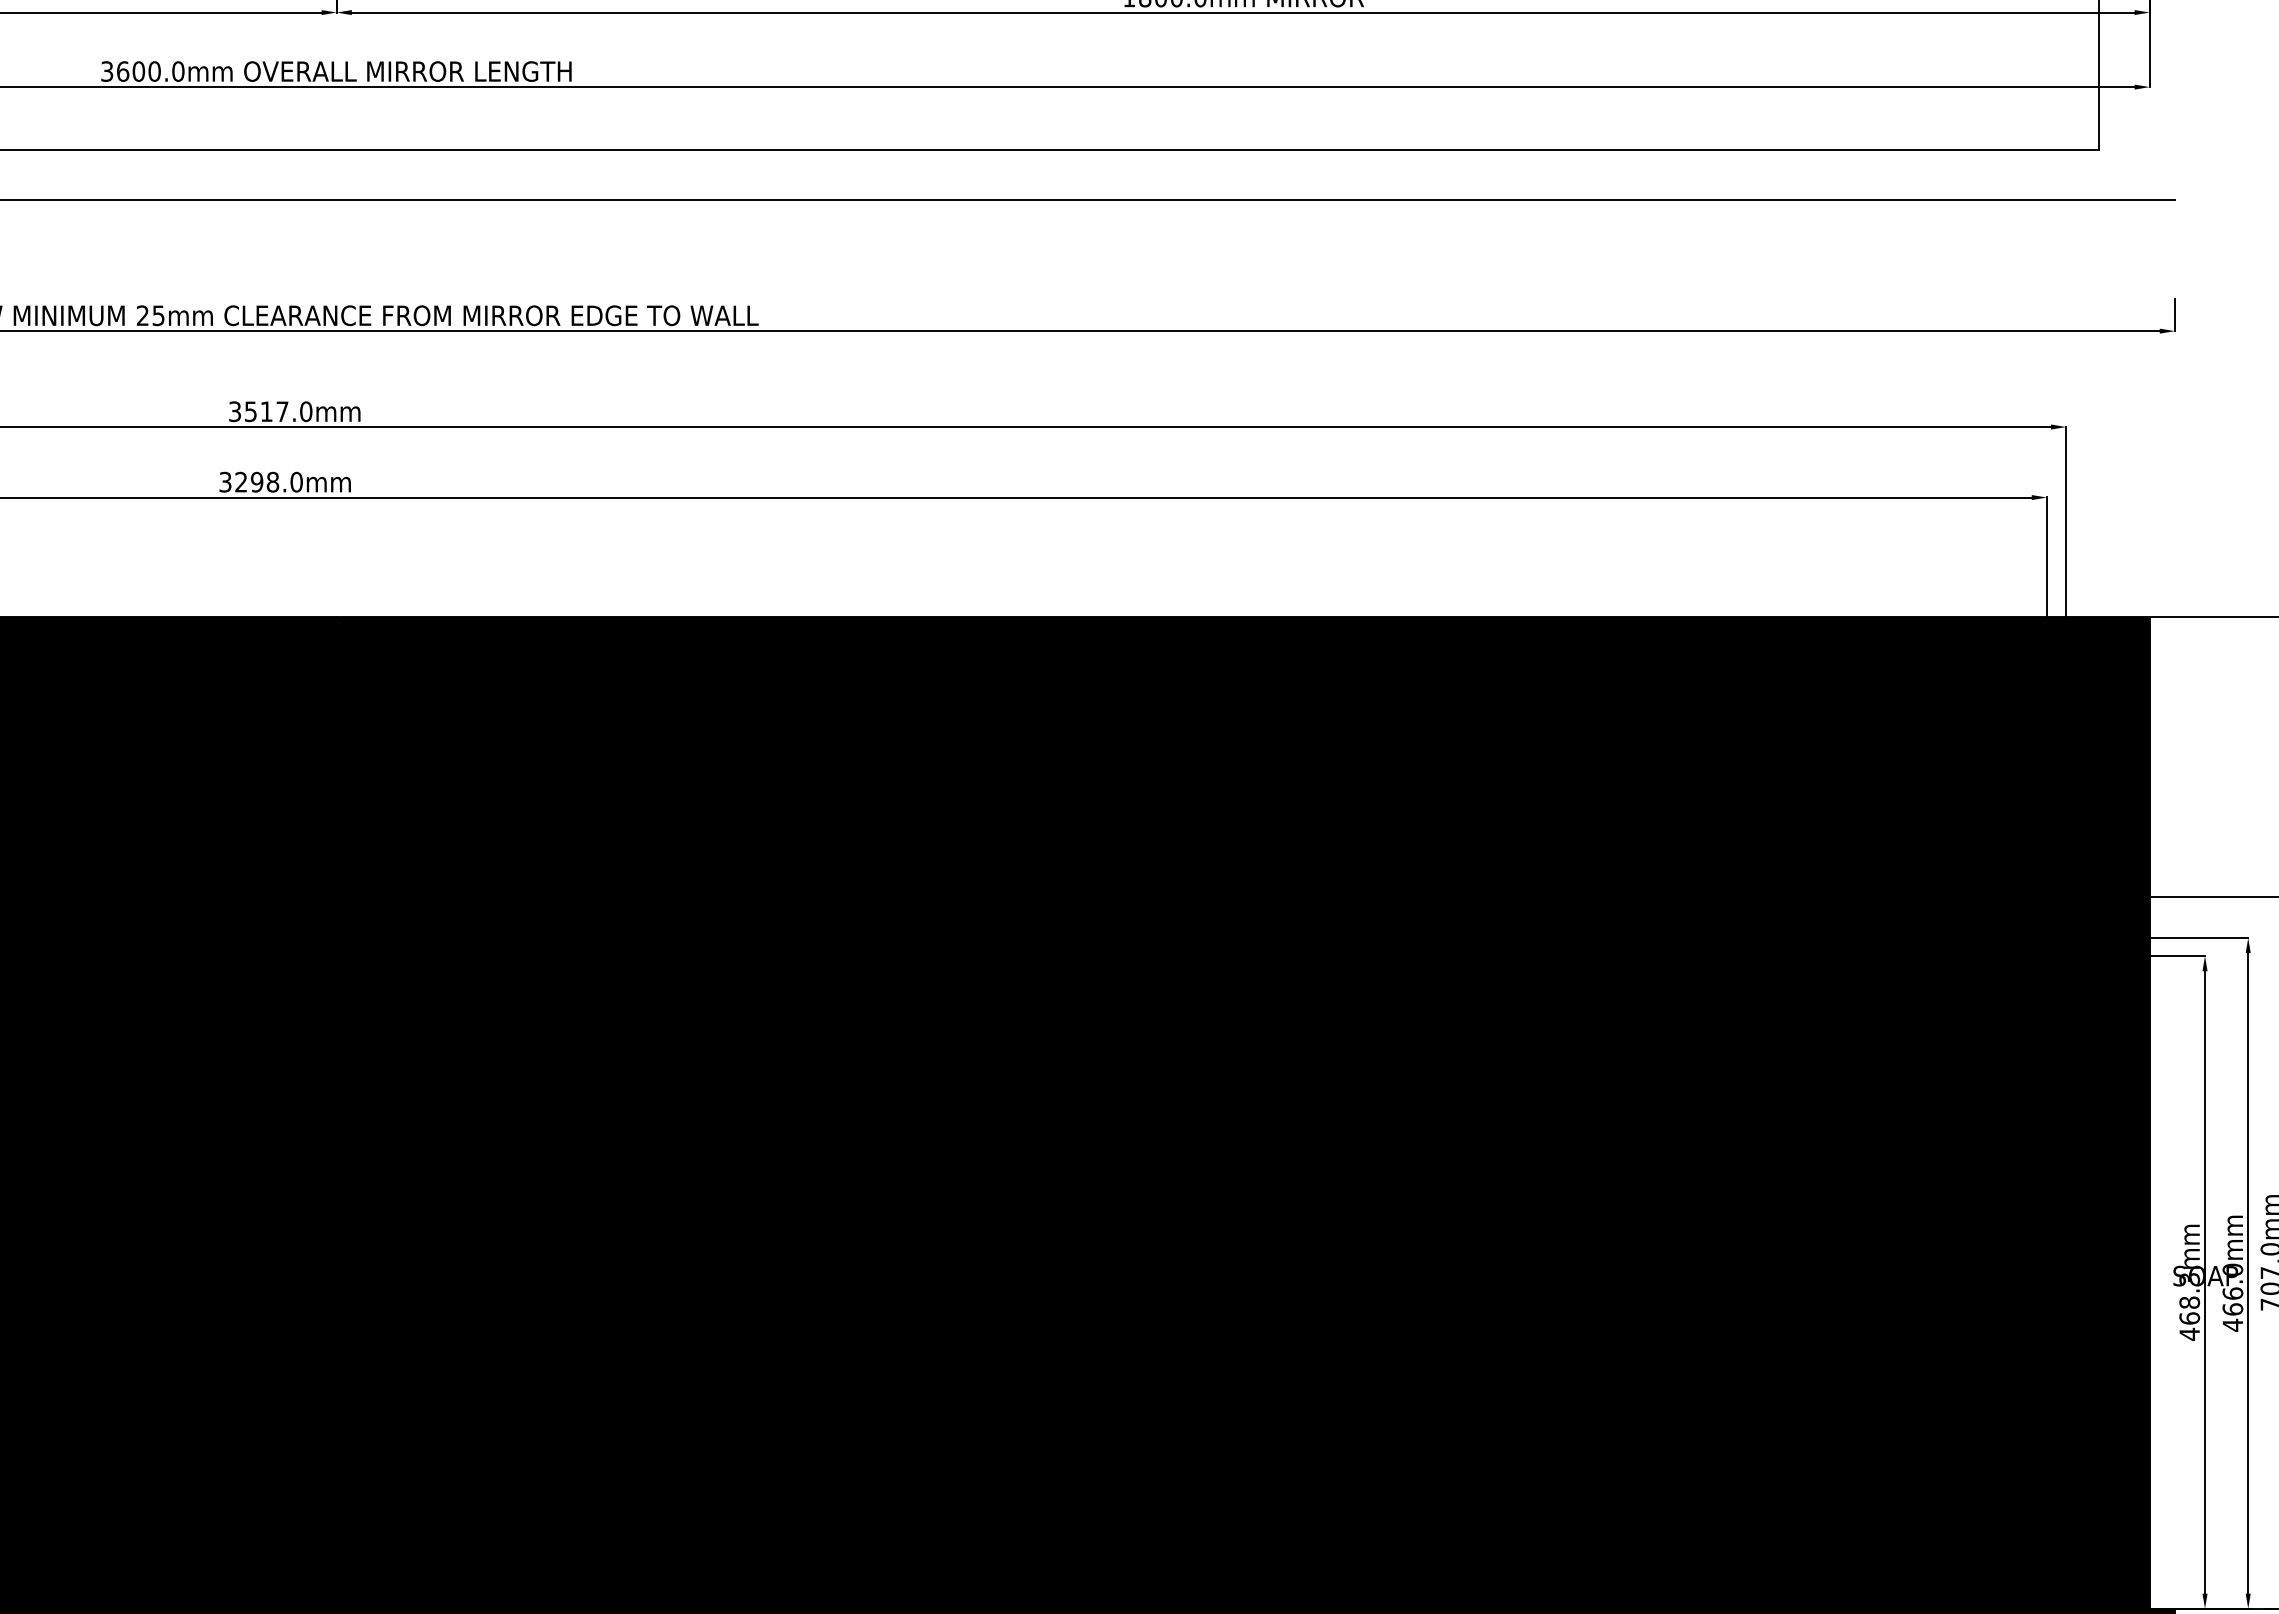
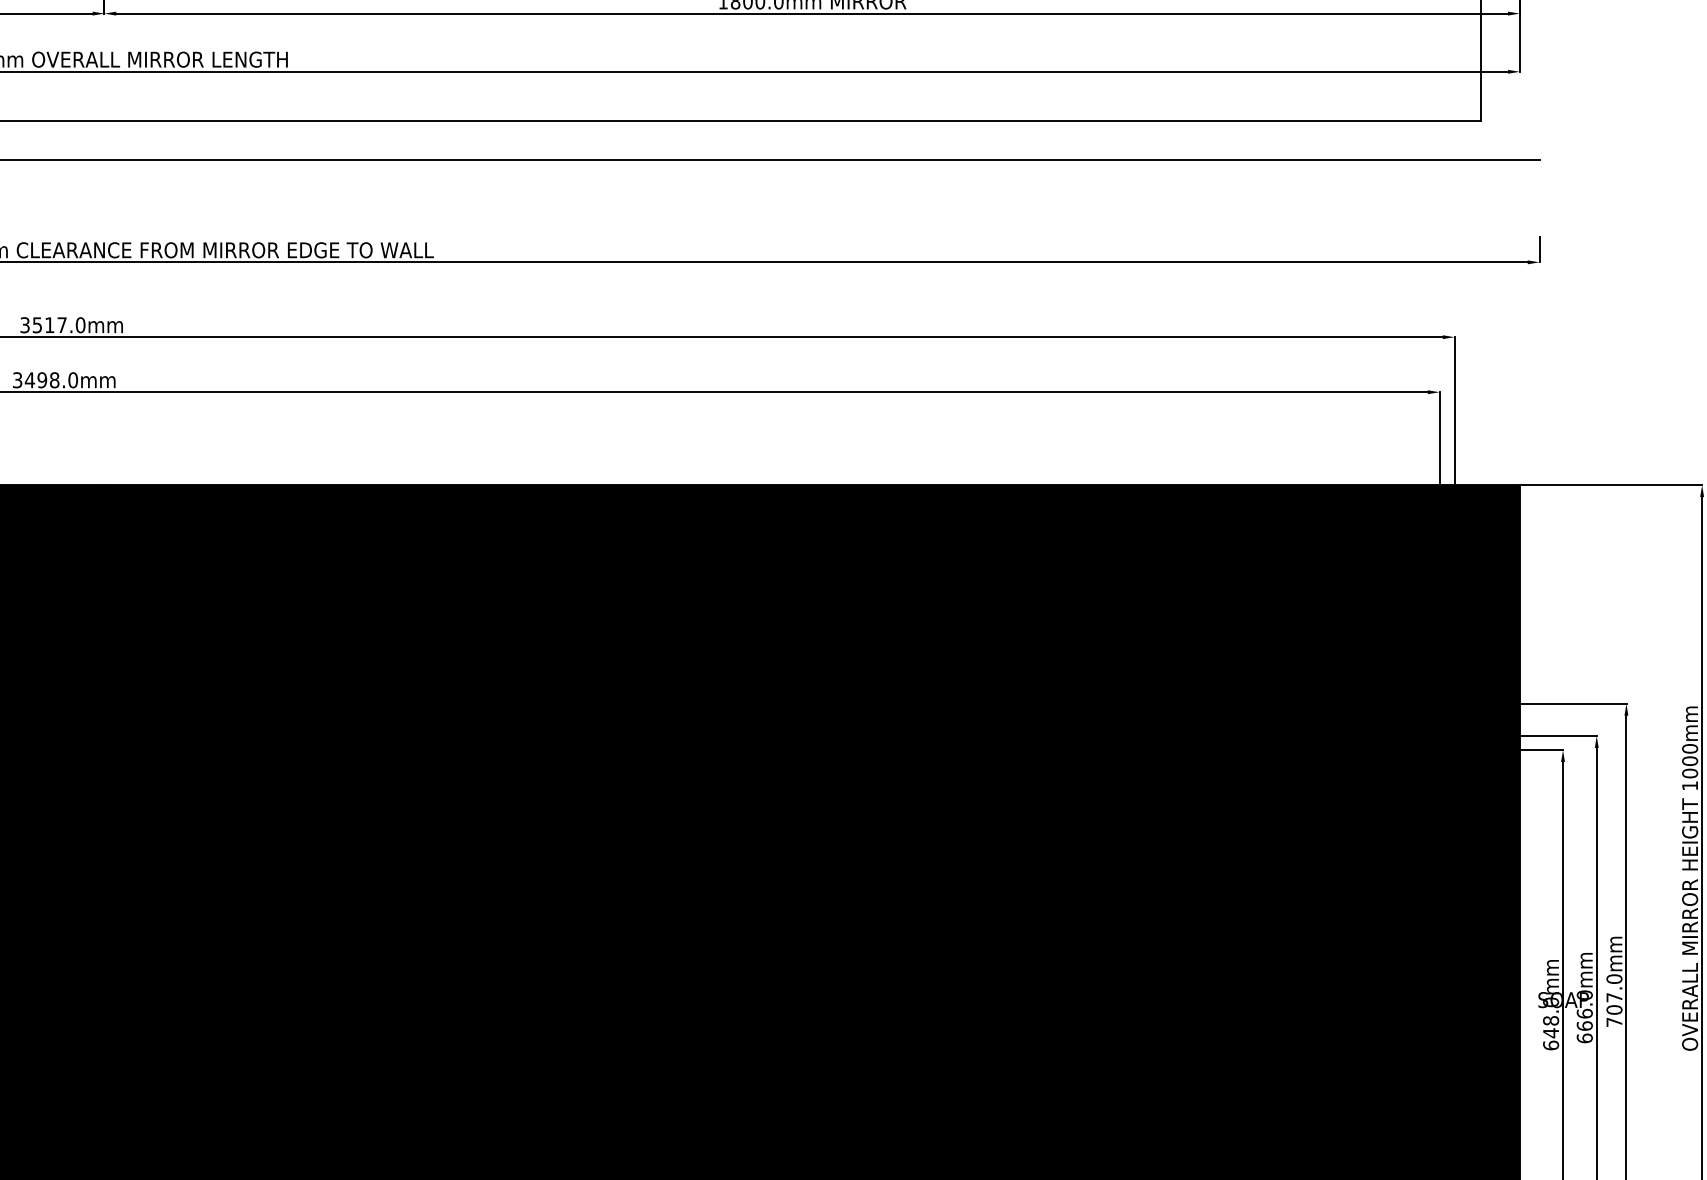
text: (240, 481) -> (29, 379), 3298.0mm -> 3498.0mm
text: (2189, 1306) -> (1550, 1023), 468.3mm -> 648.0mm
text: (2232, 1324) -> (1584, 1037), 466.0mm -> 666.0mm

